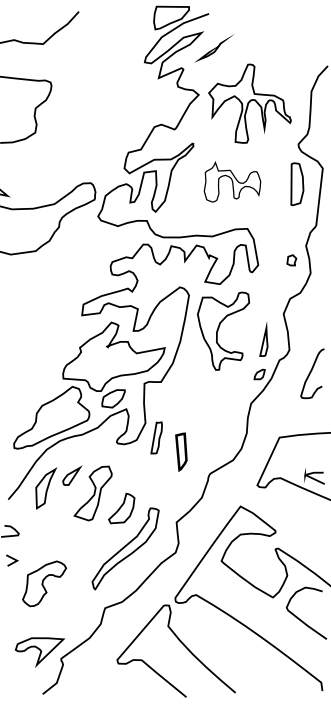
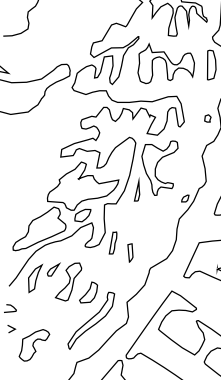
part: (232, 181) -> (166, 63), size x1.43
part: (263, 339) -> (136, 189), moved
part: (181, 452) -> (130, 253), size x0.71

